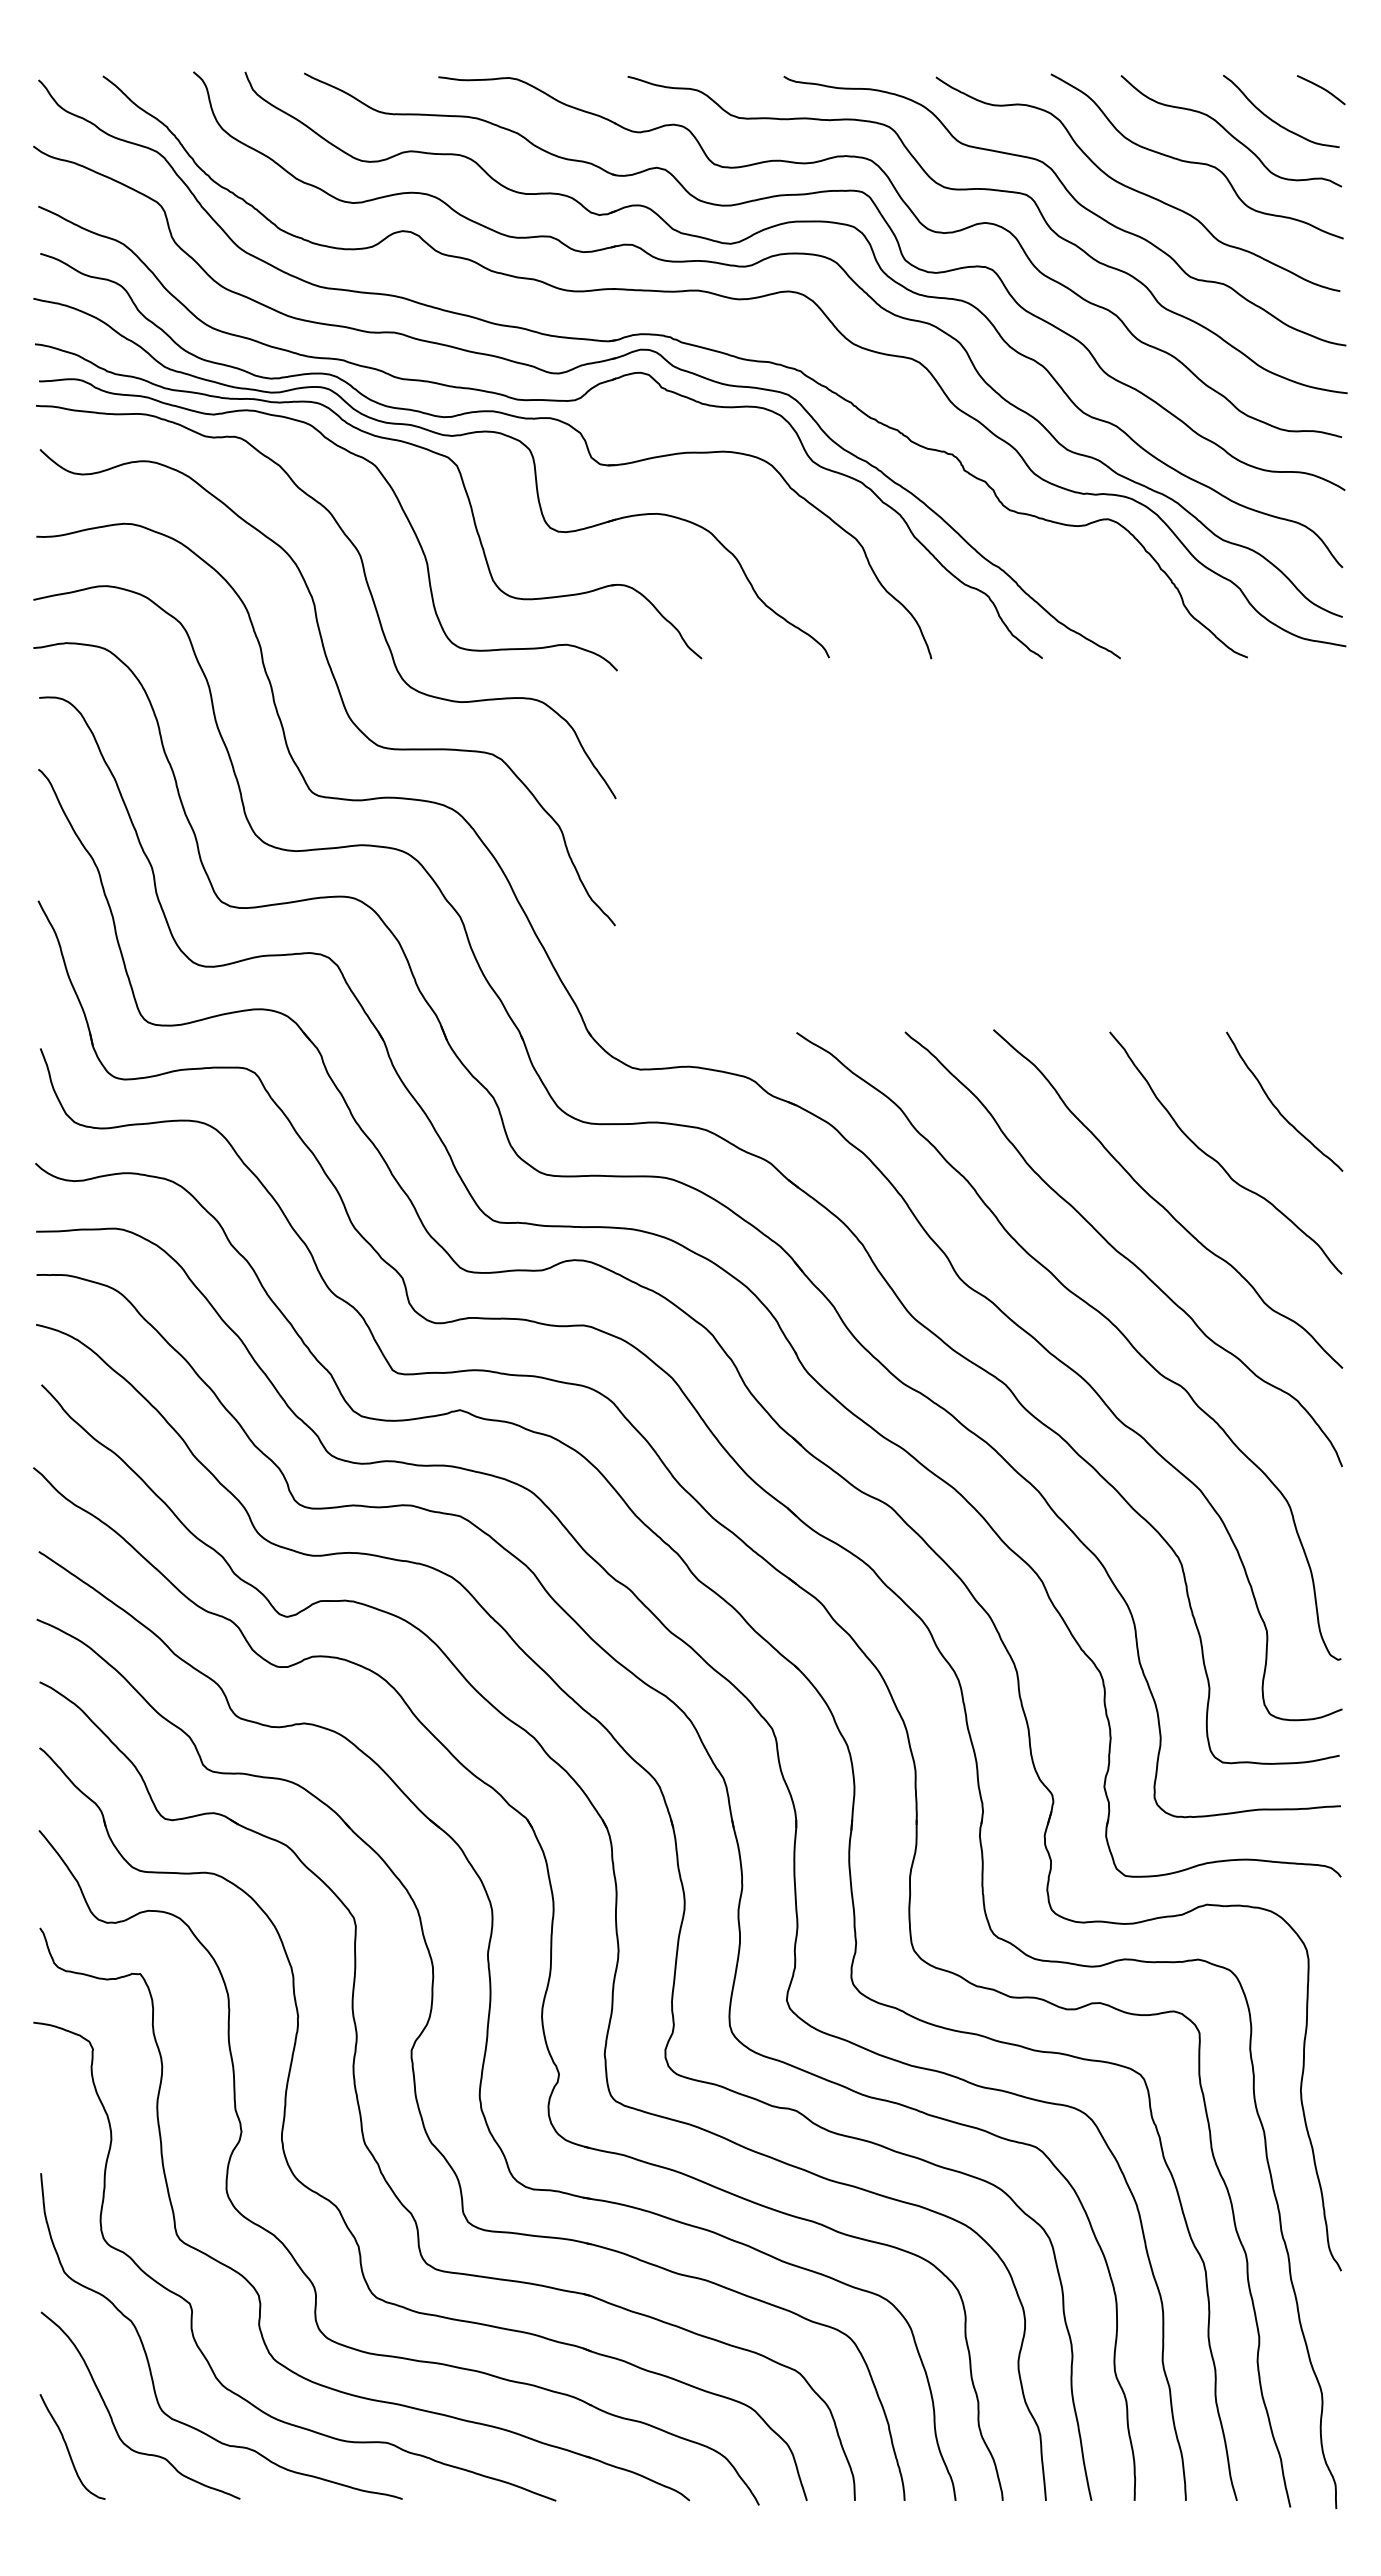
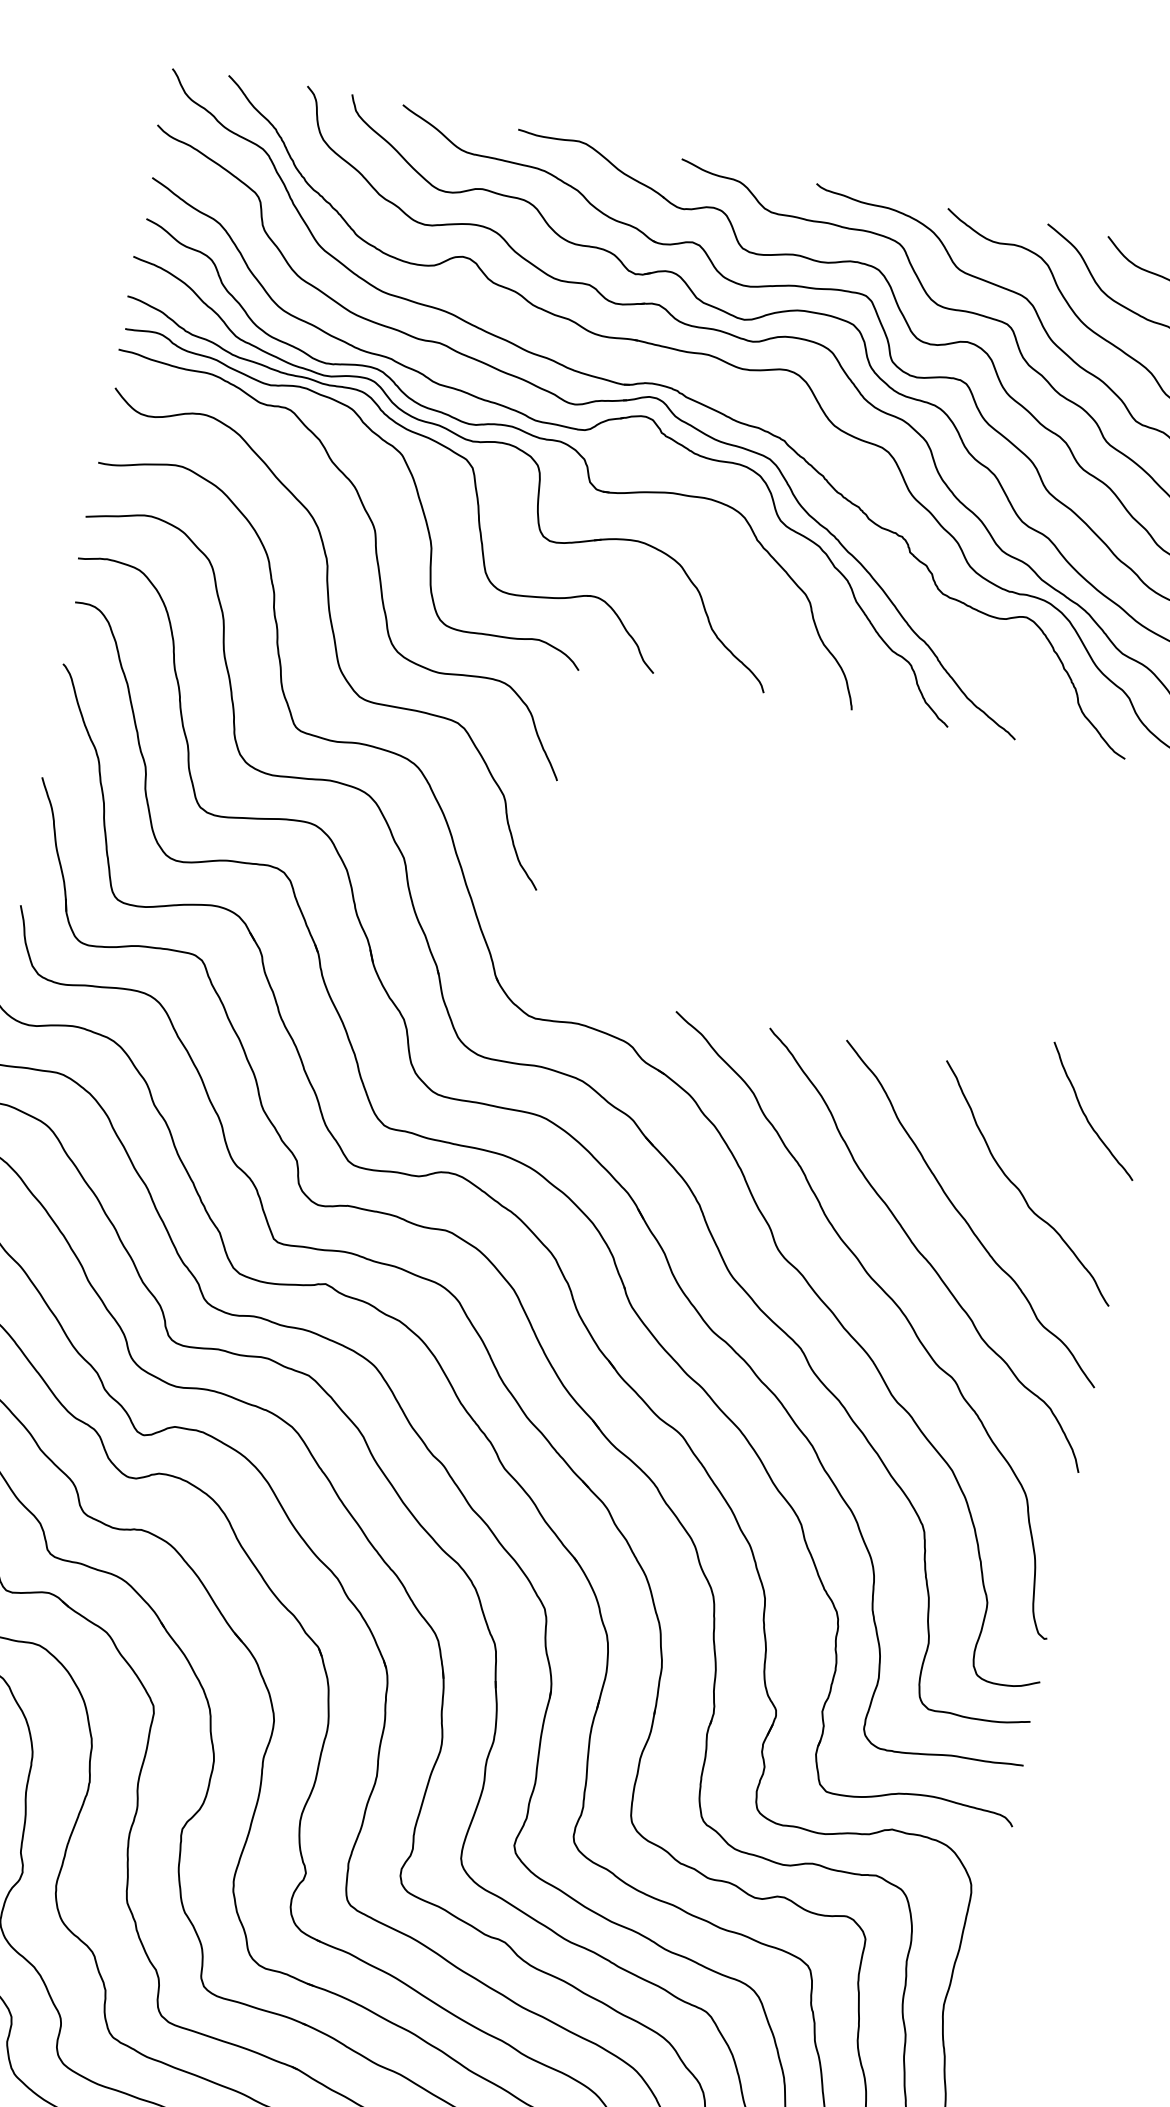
curve: (1275, 1105) -> (1084, 1113), moved

